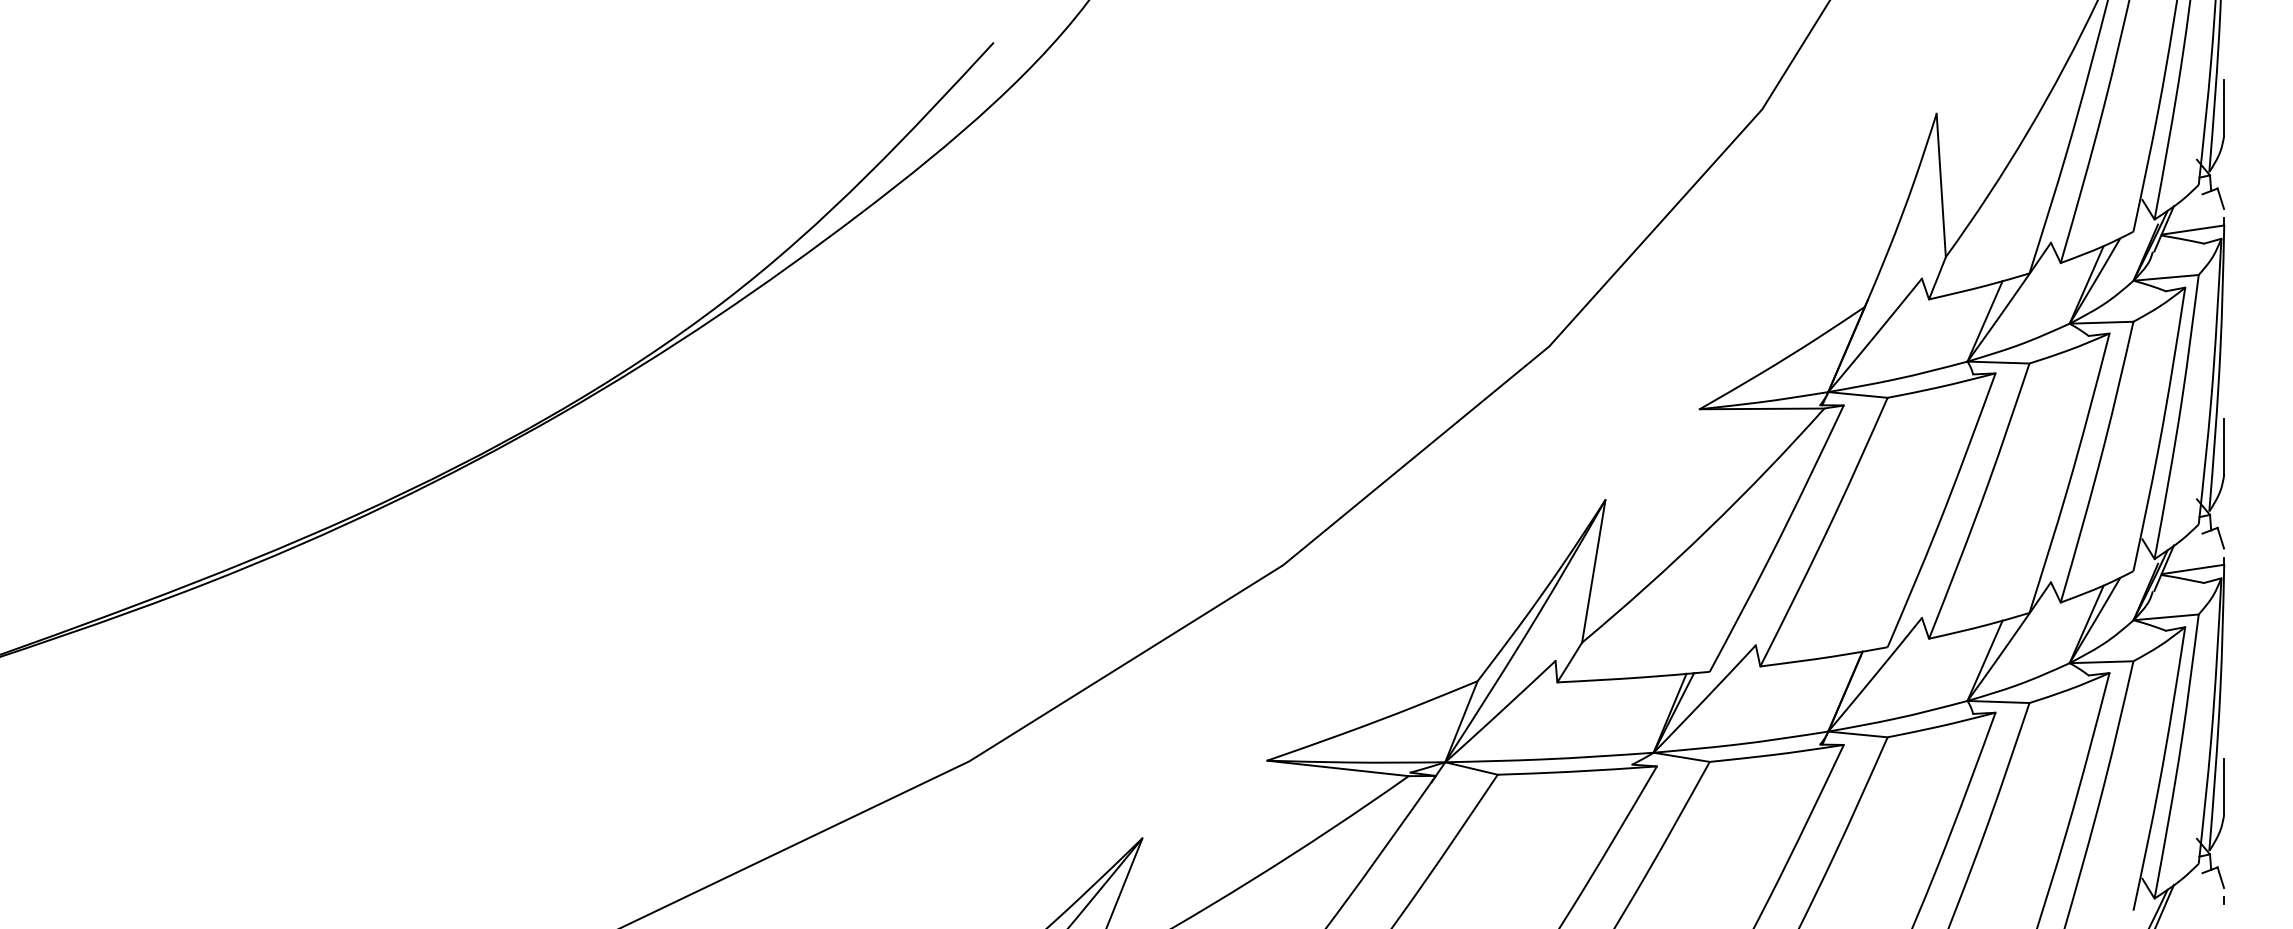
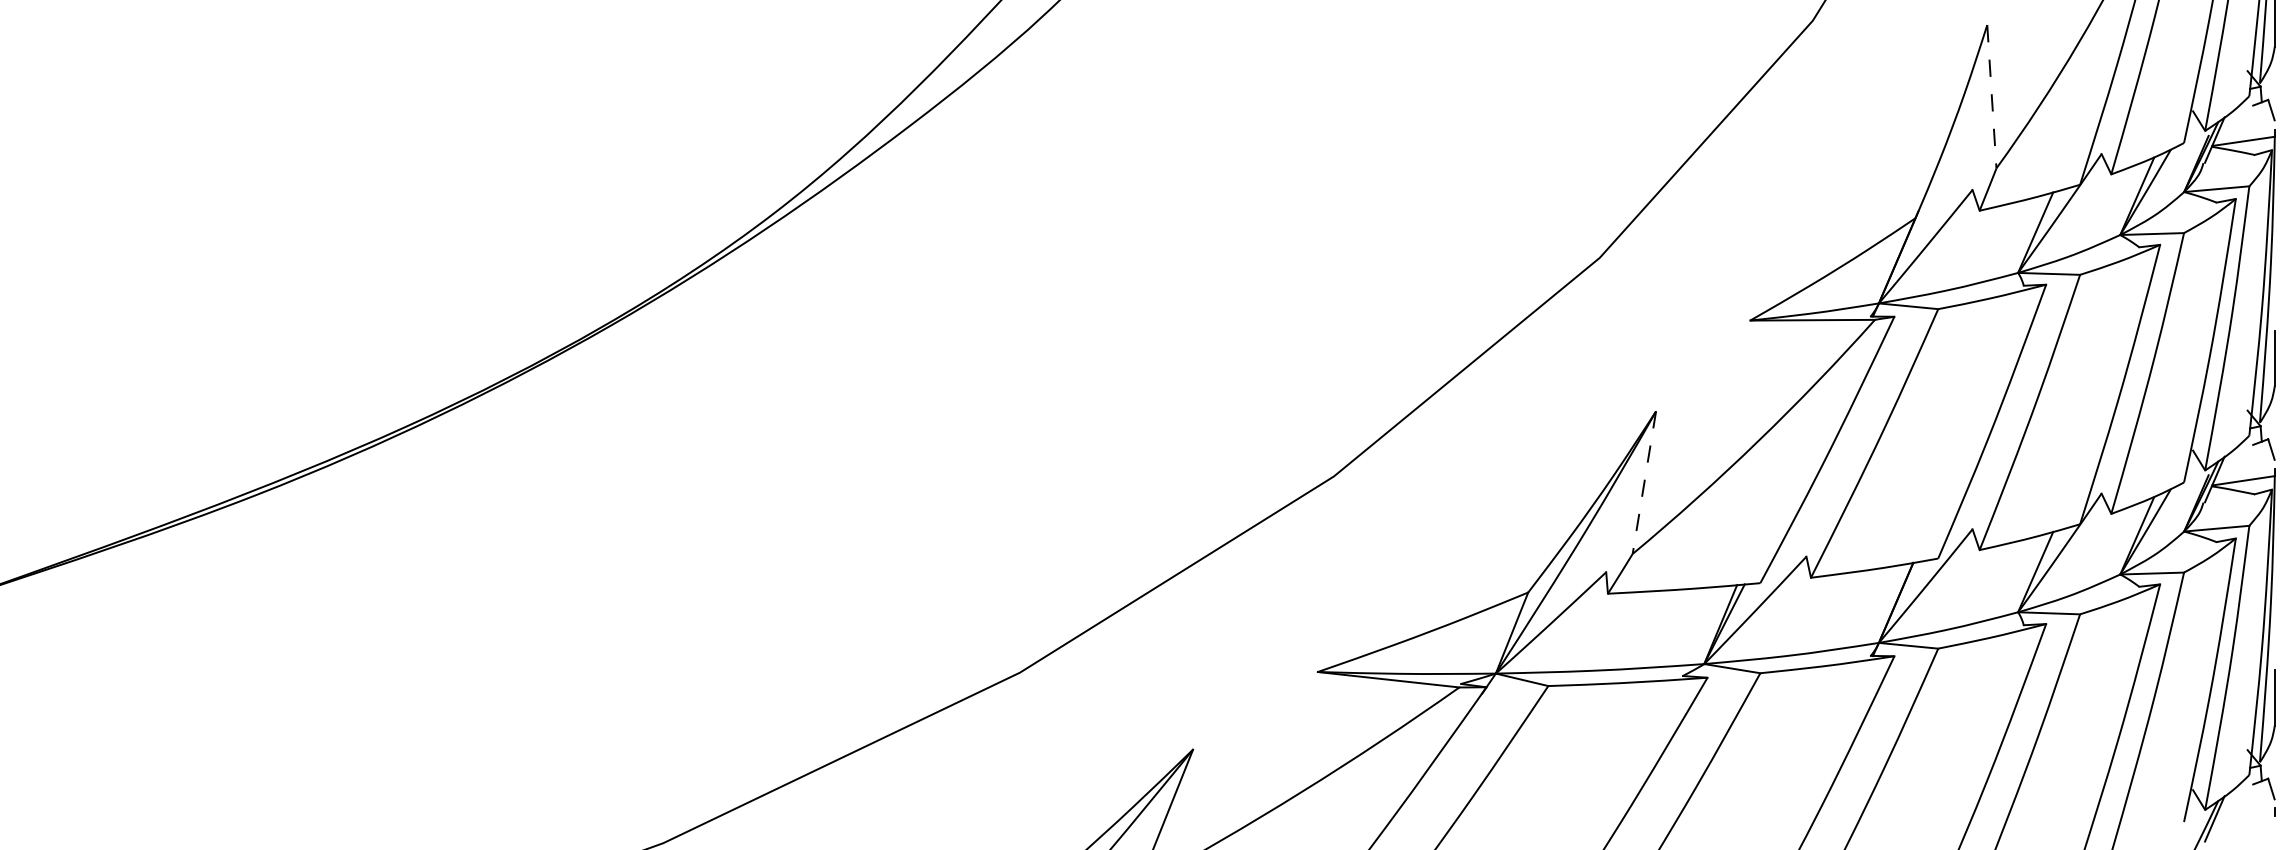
line: (1941, 185) -> (1992, 96), solid -> dashed
line: (1593, 571) -> (1644, 482), solid -> dashed

